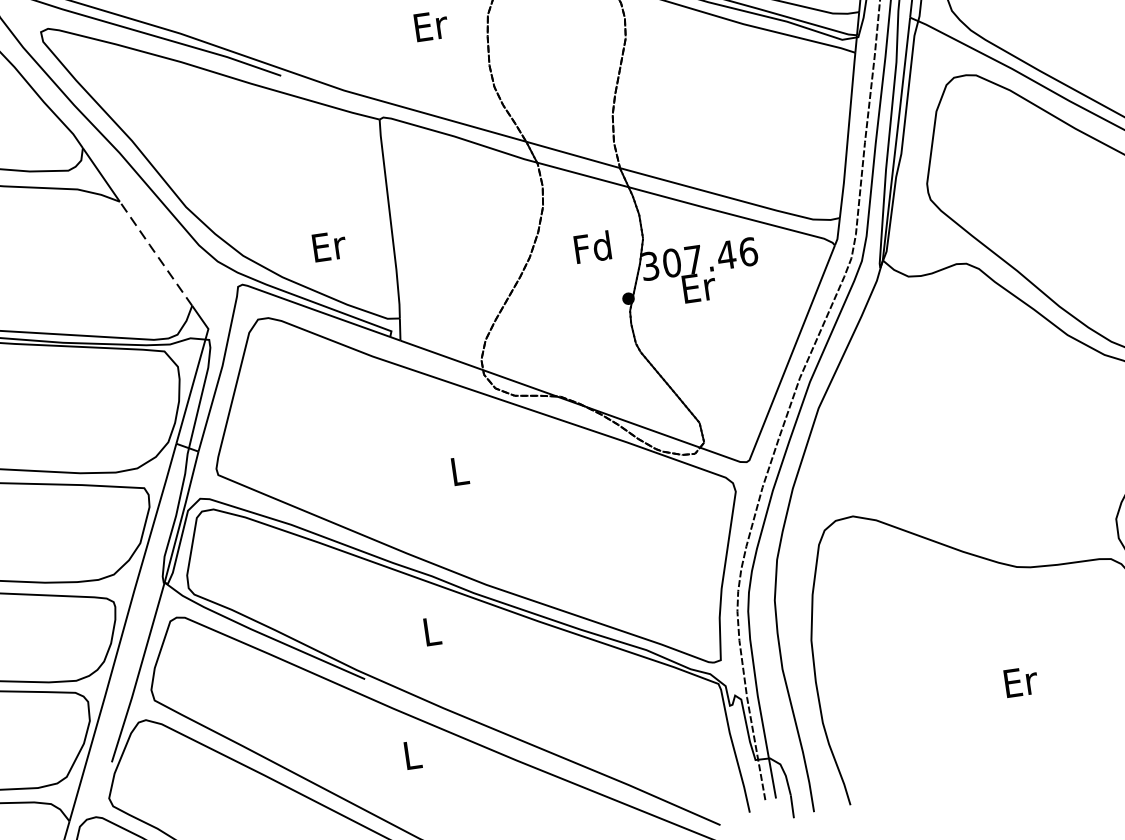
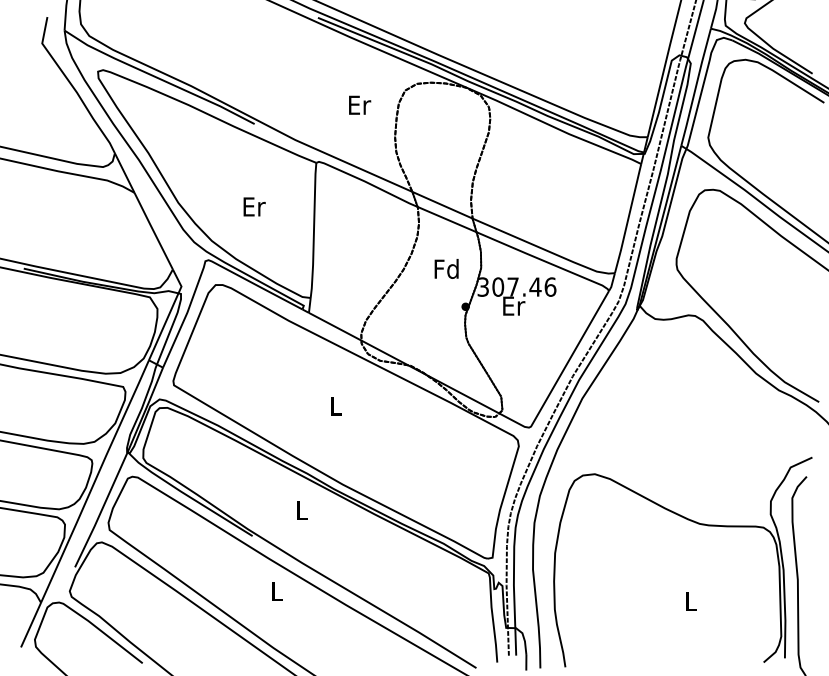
text: (329, 245) -> (254, 206), moved
line: (155, 252) -> (153, 230), dashed -> solid
text: (1020, 680) -> (691, 600), Er -> L

